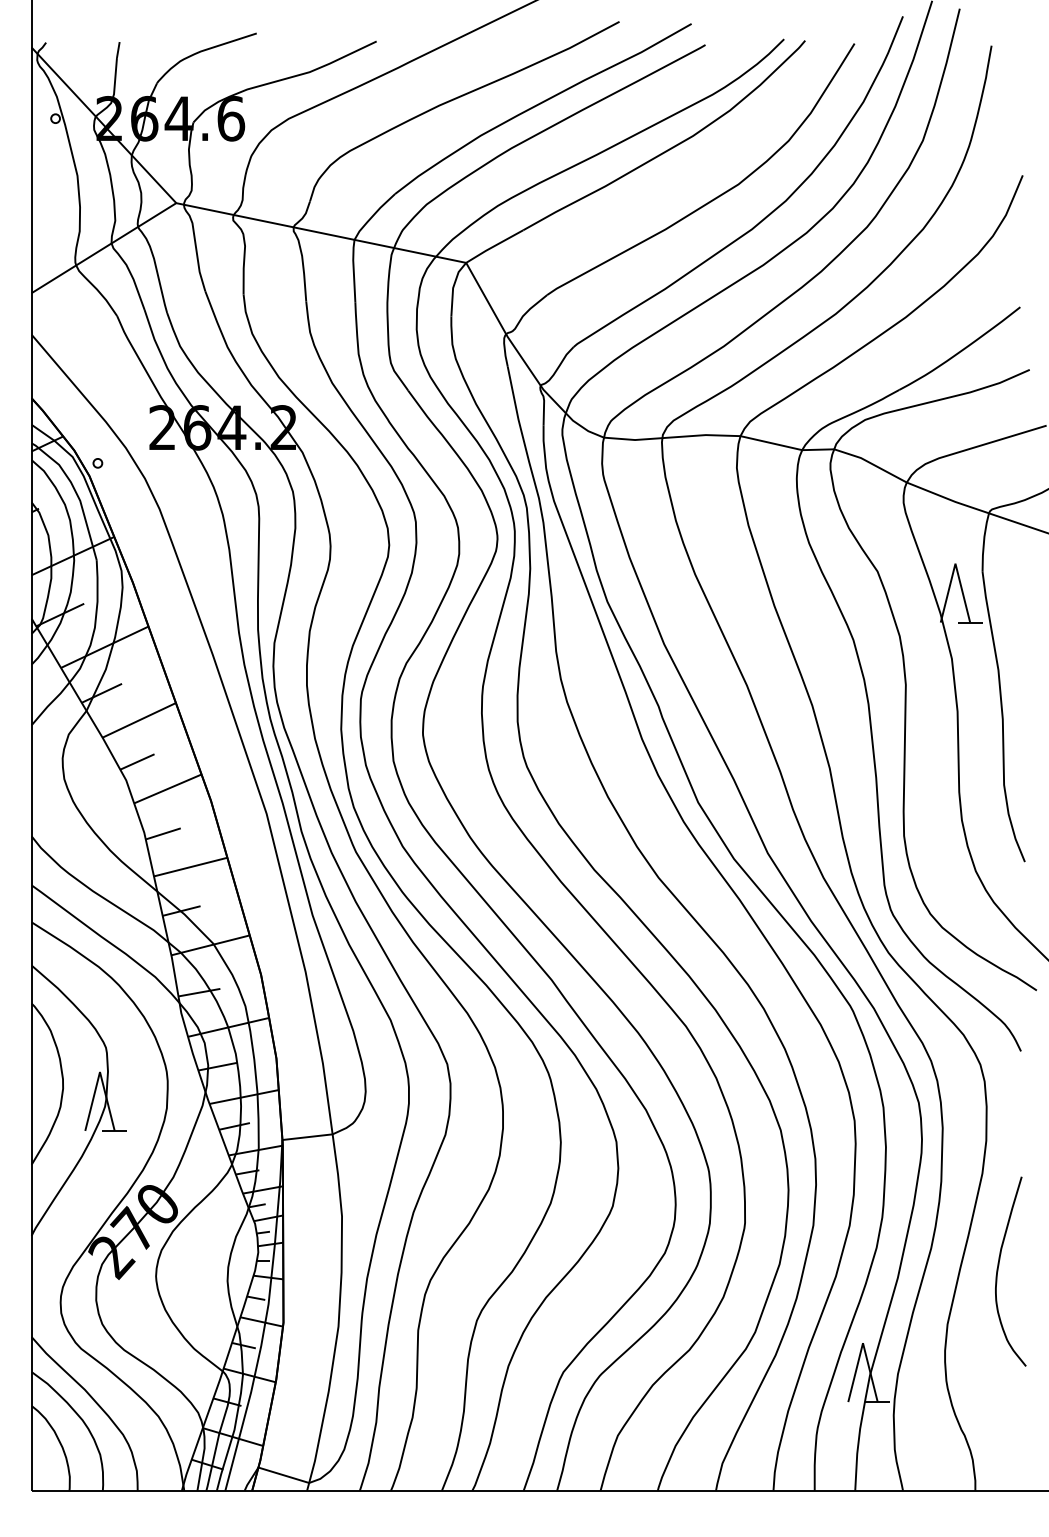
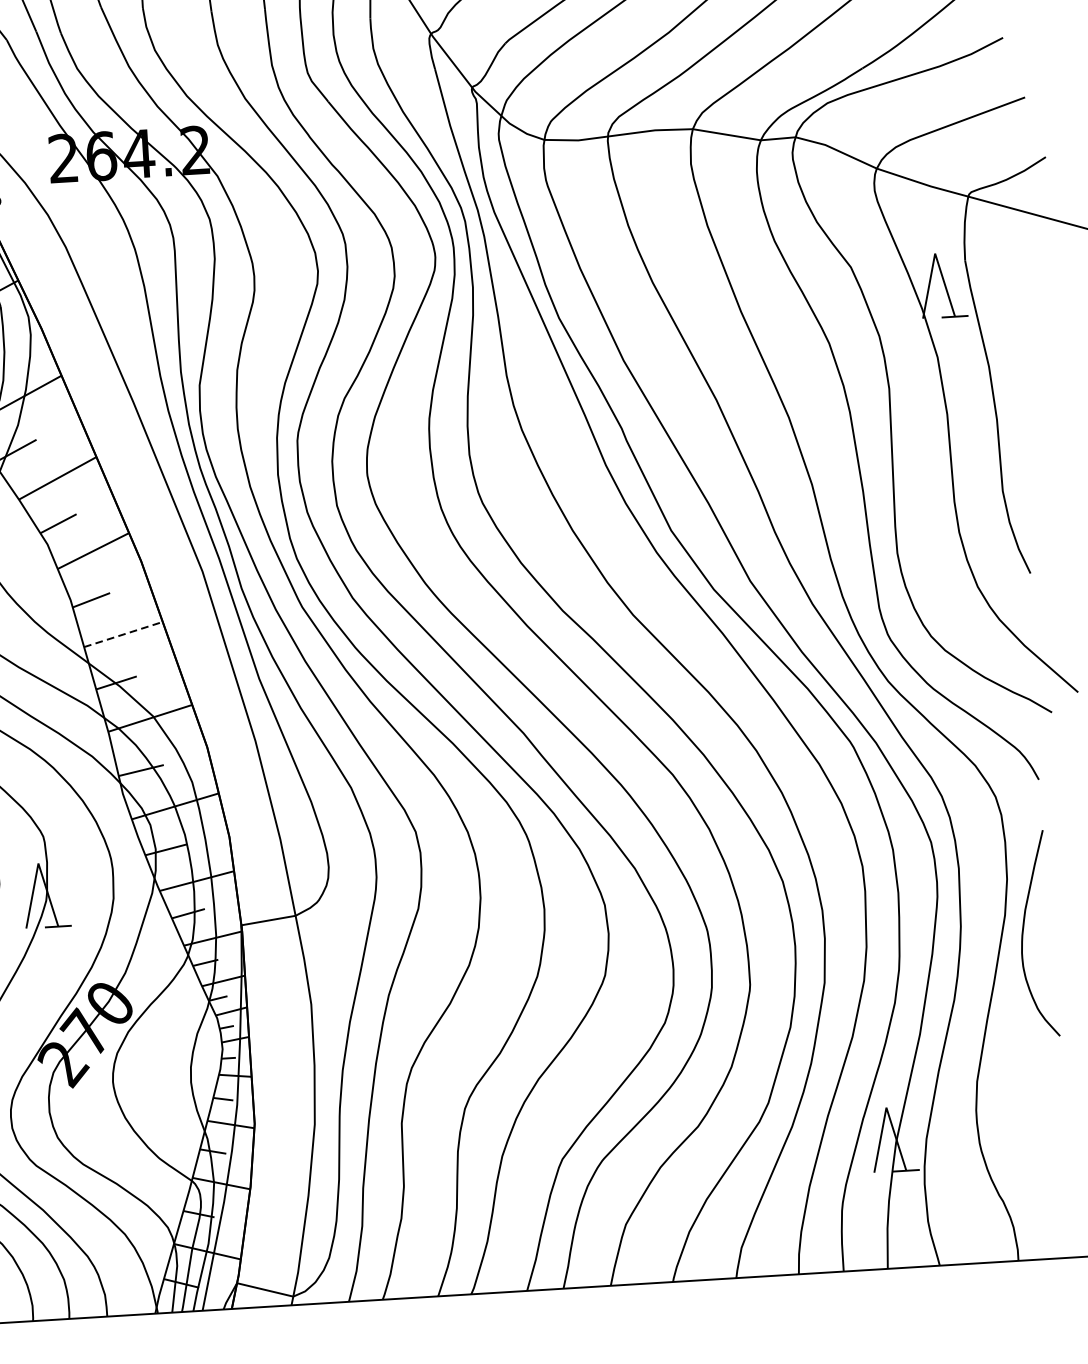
line: (190, 867) -> (123, 634), solid -> dashed
curve: (998, 1271) -> (1023, 934), moved

